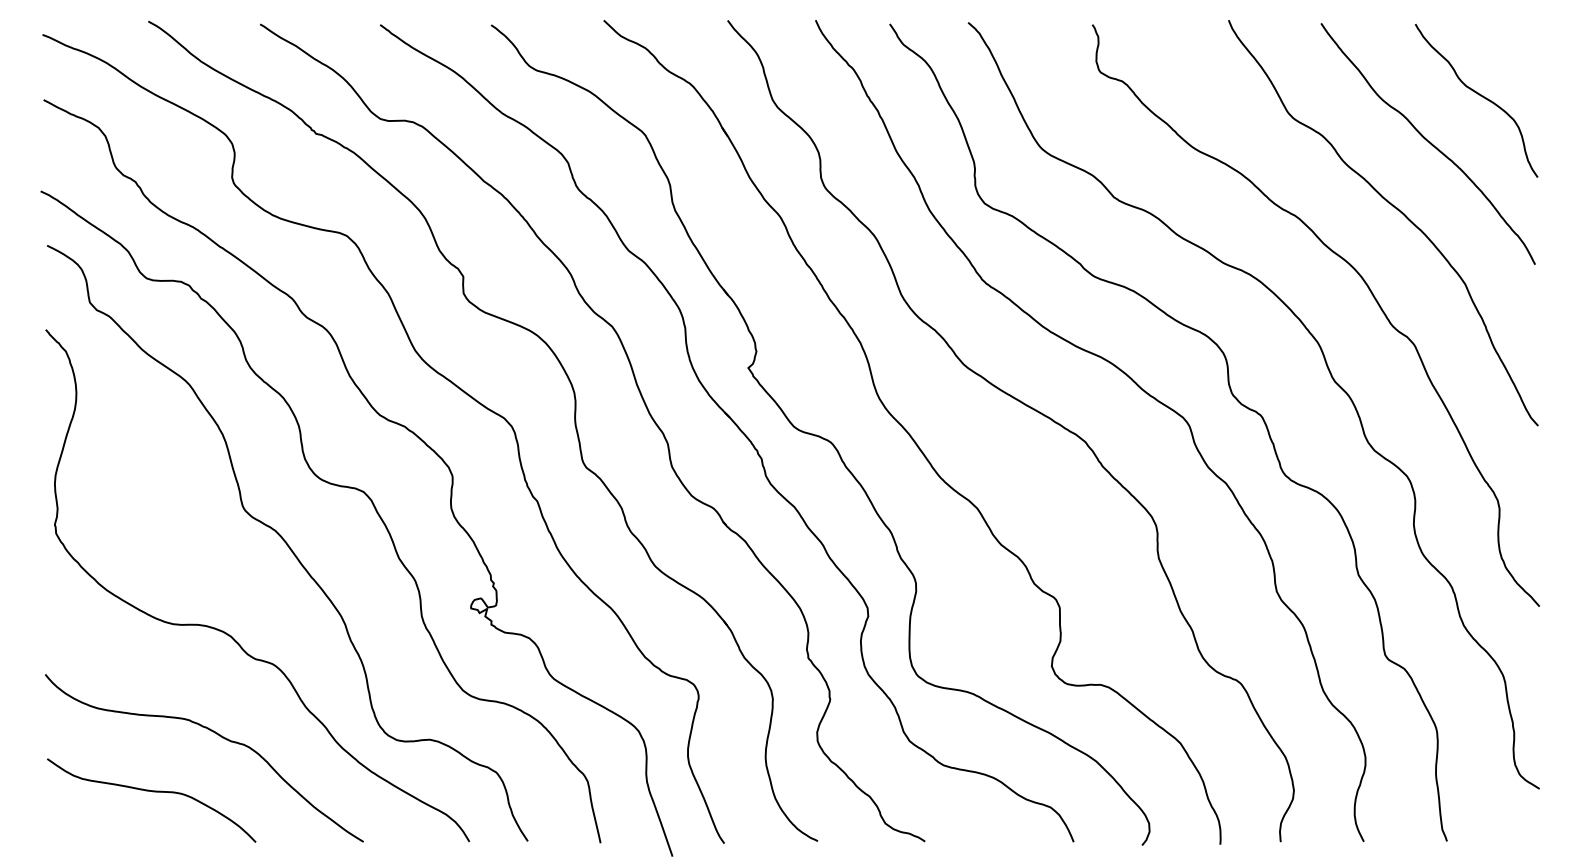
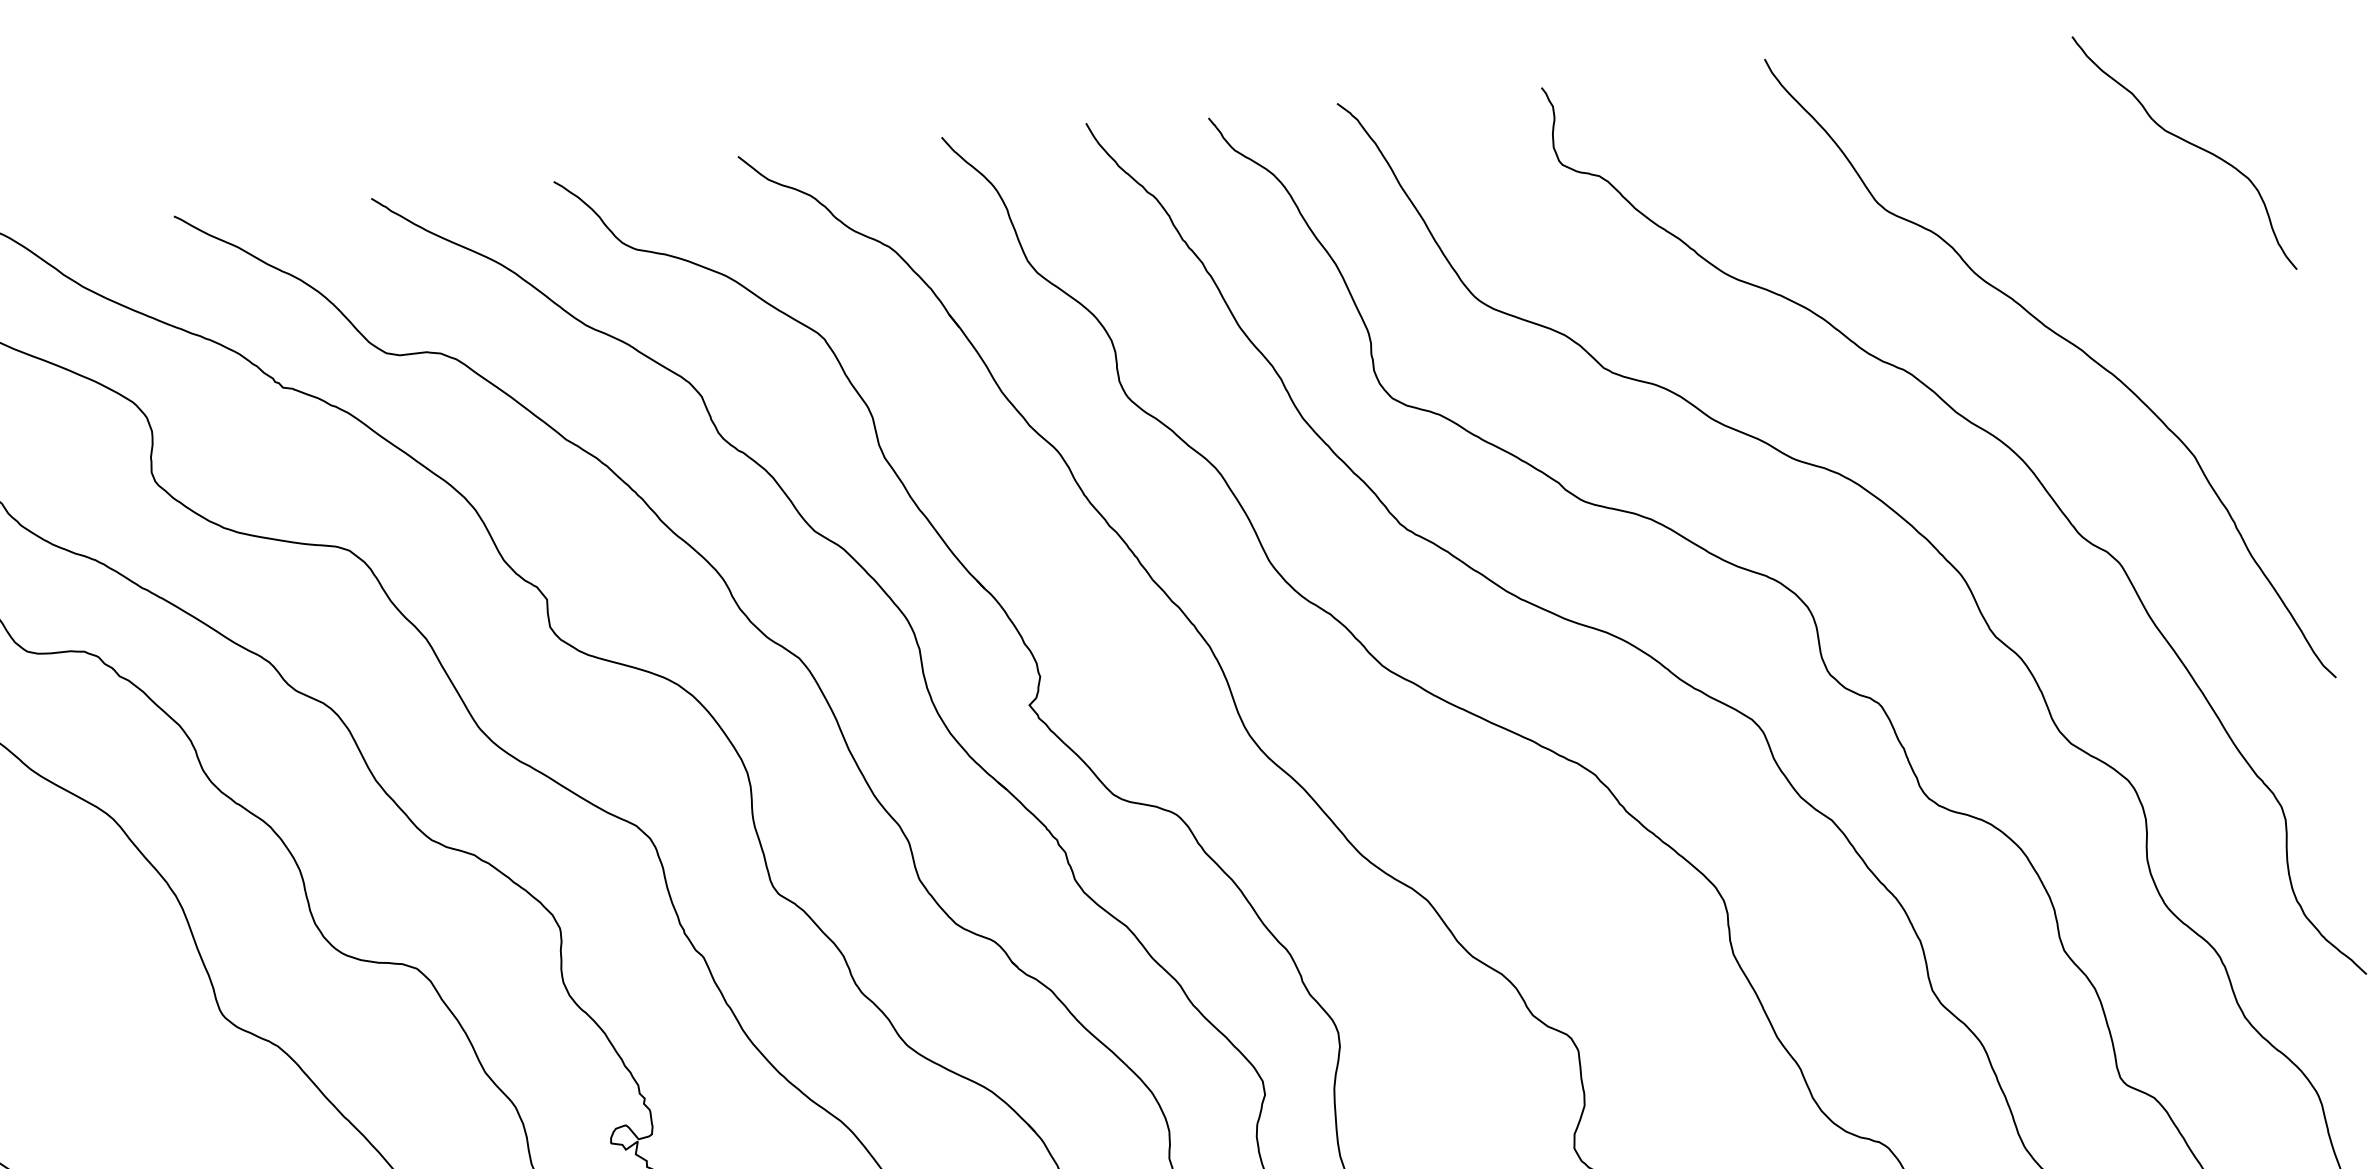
curve: (1428, 142) -> (2111, 229), removed

